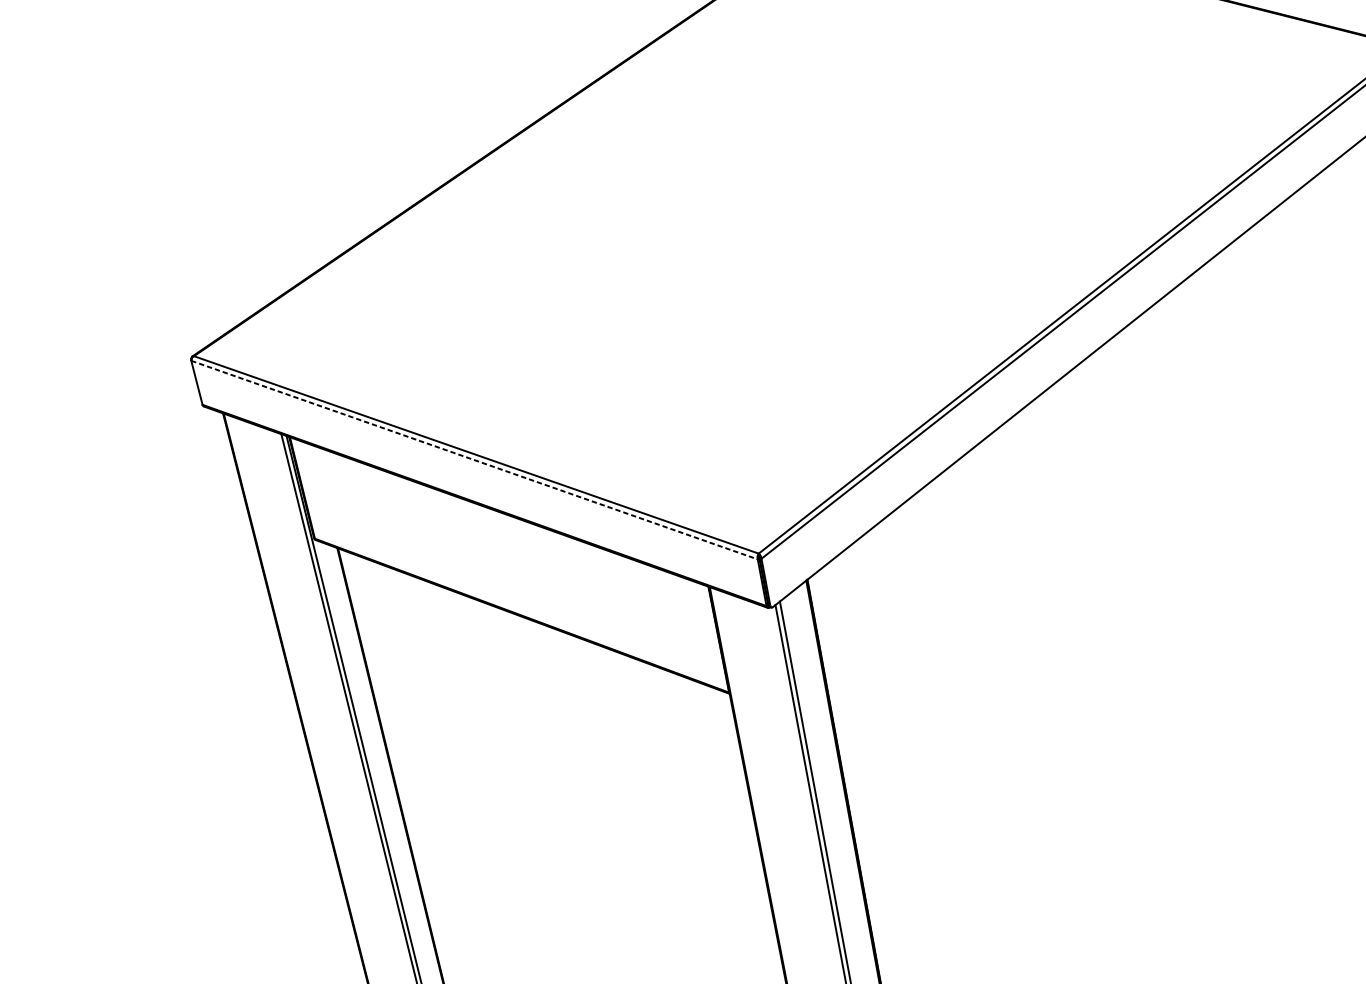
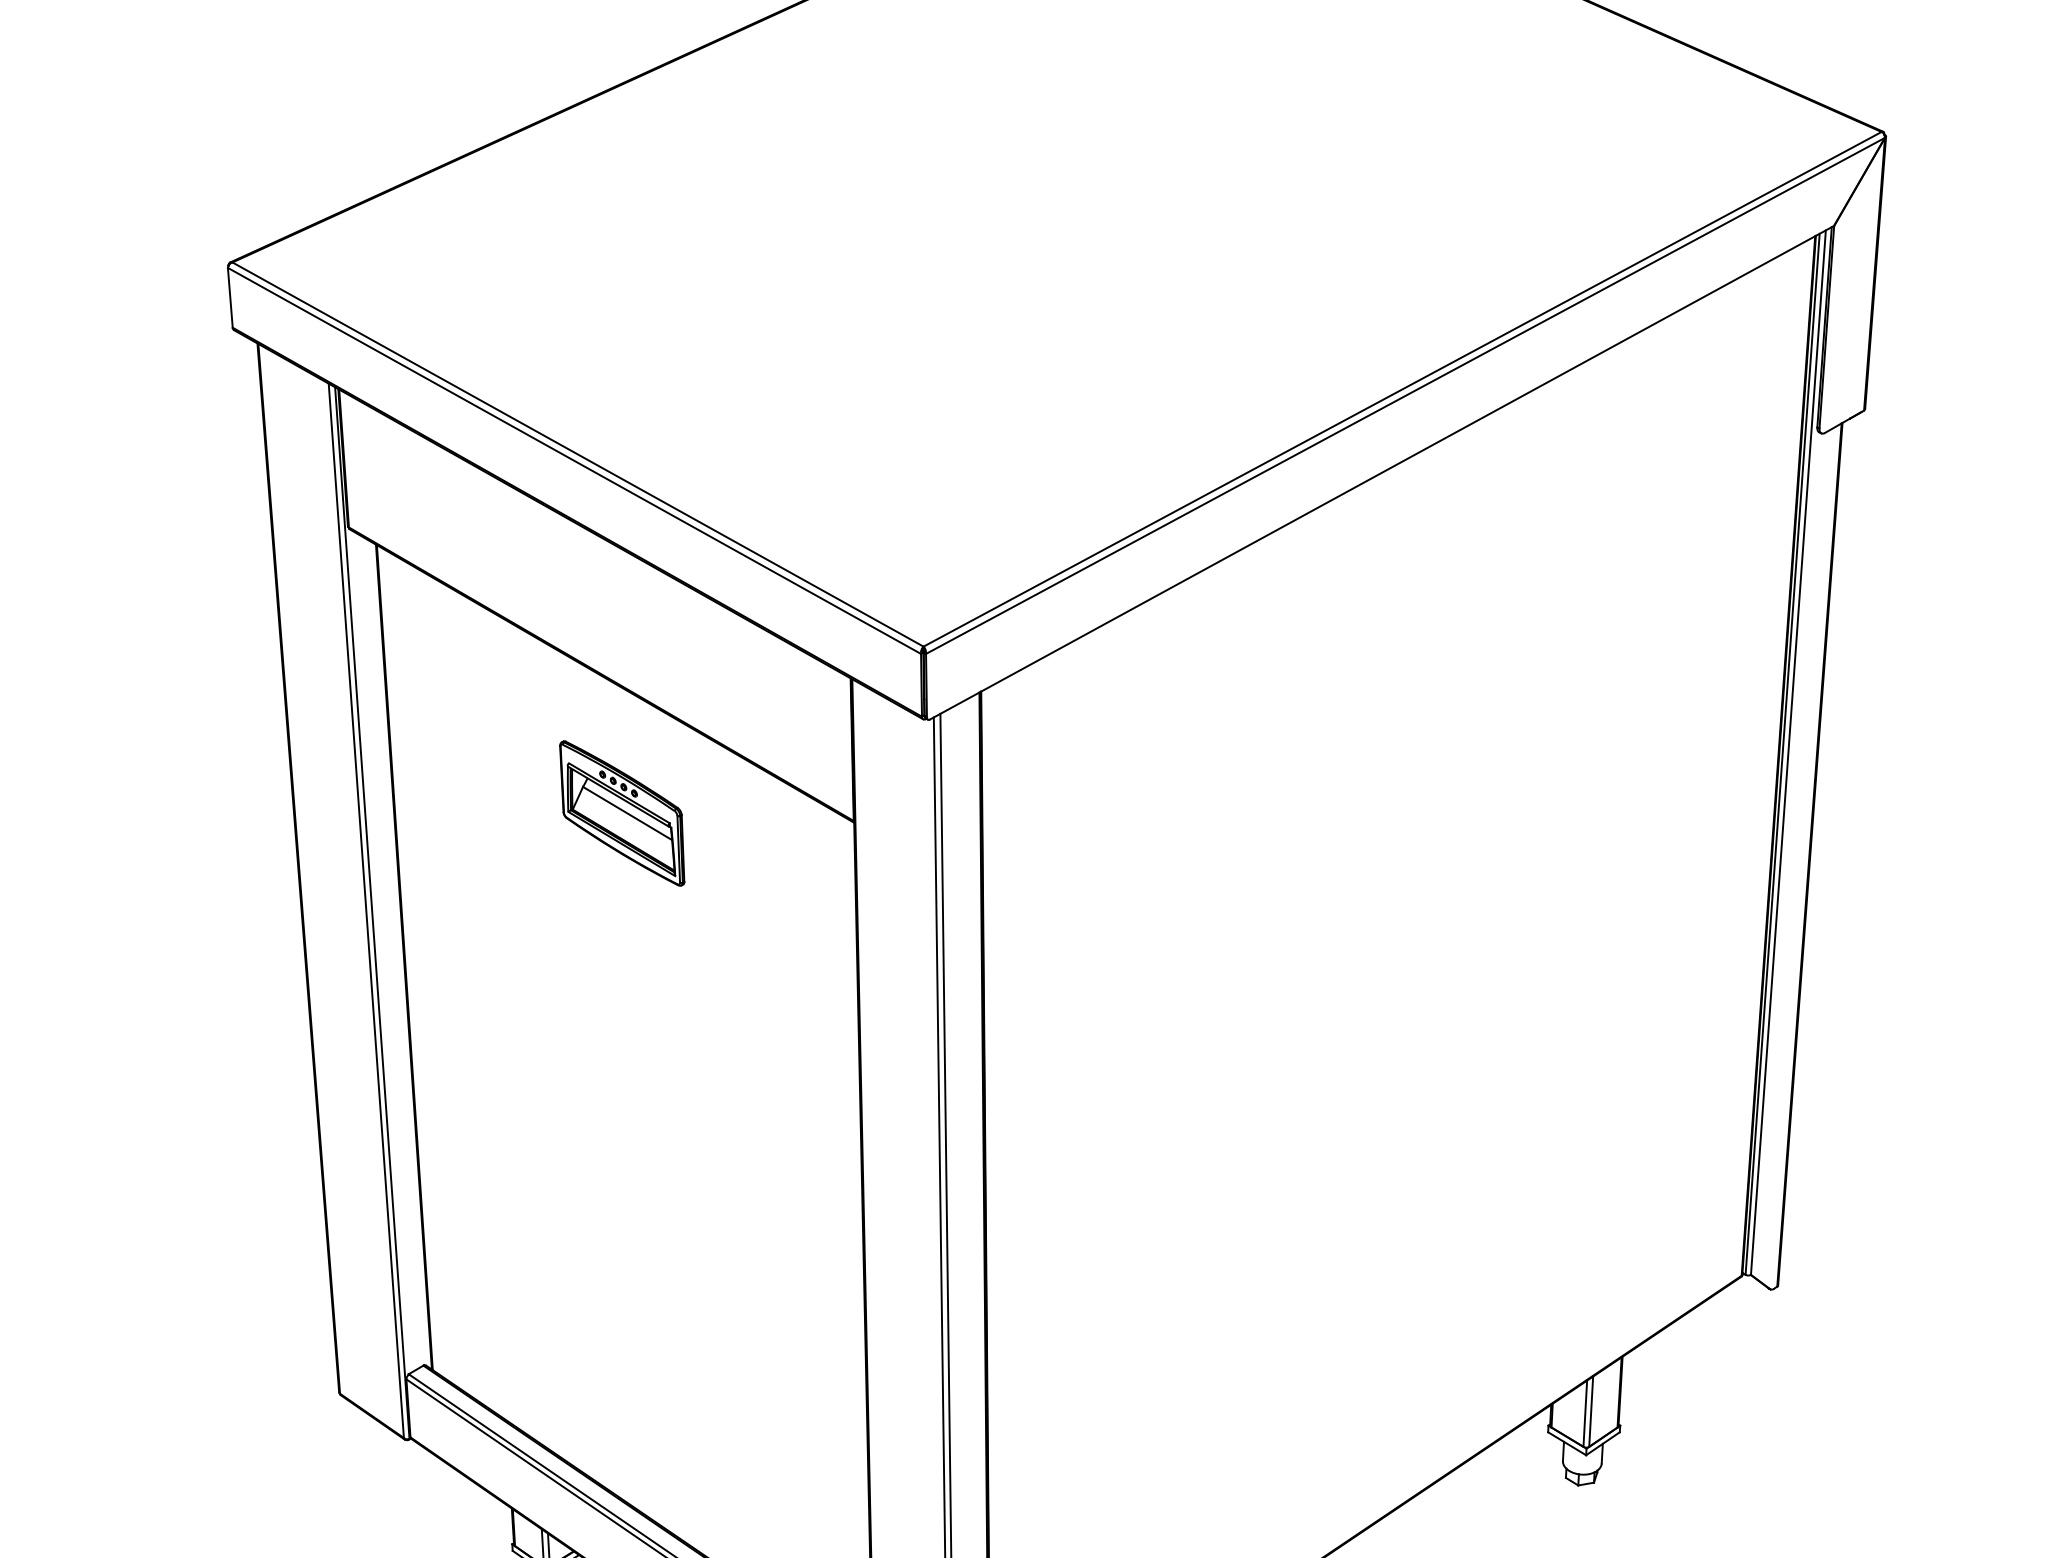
line: (474, 459) -> (574, 460), dashed -> solid
part: (555, 716) -> (622, 813), added

